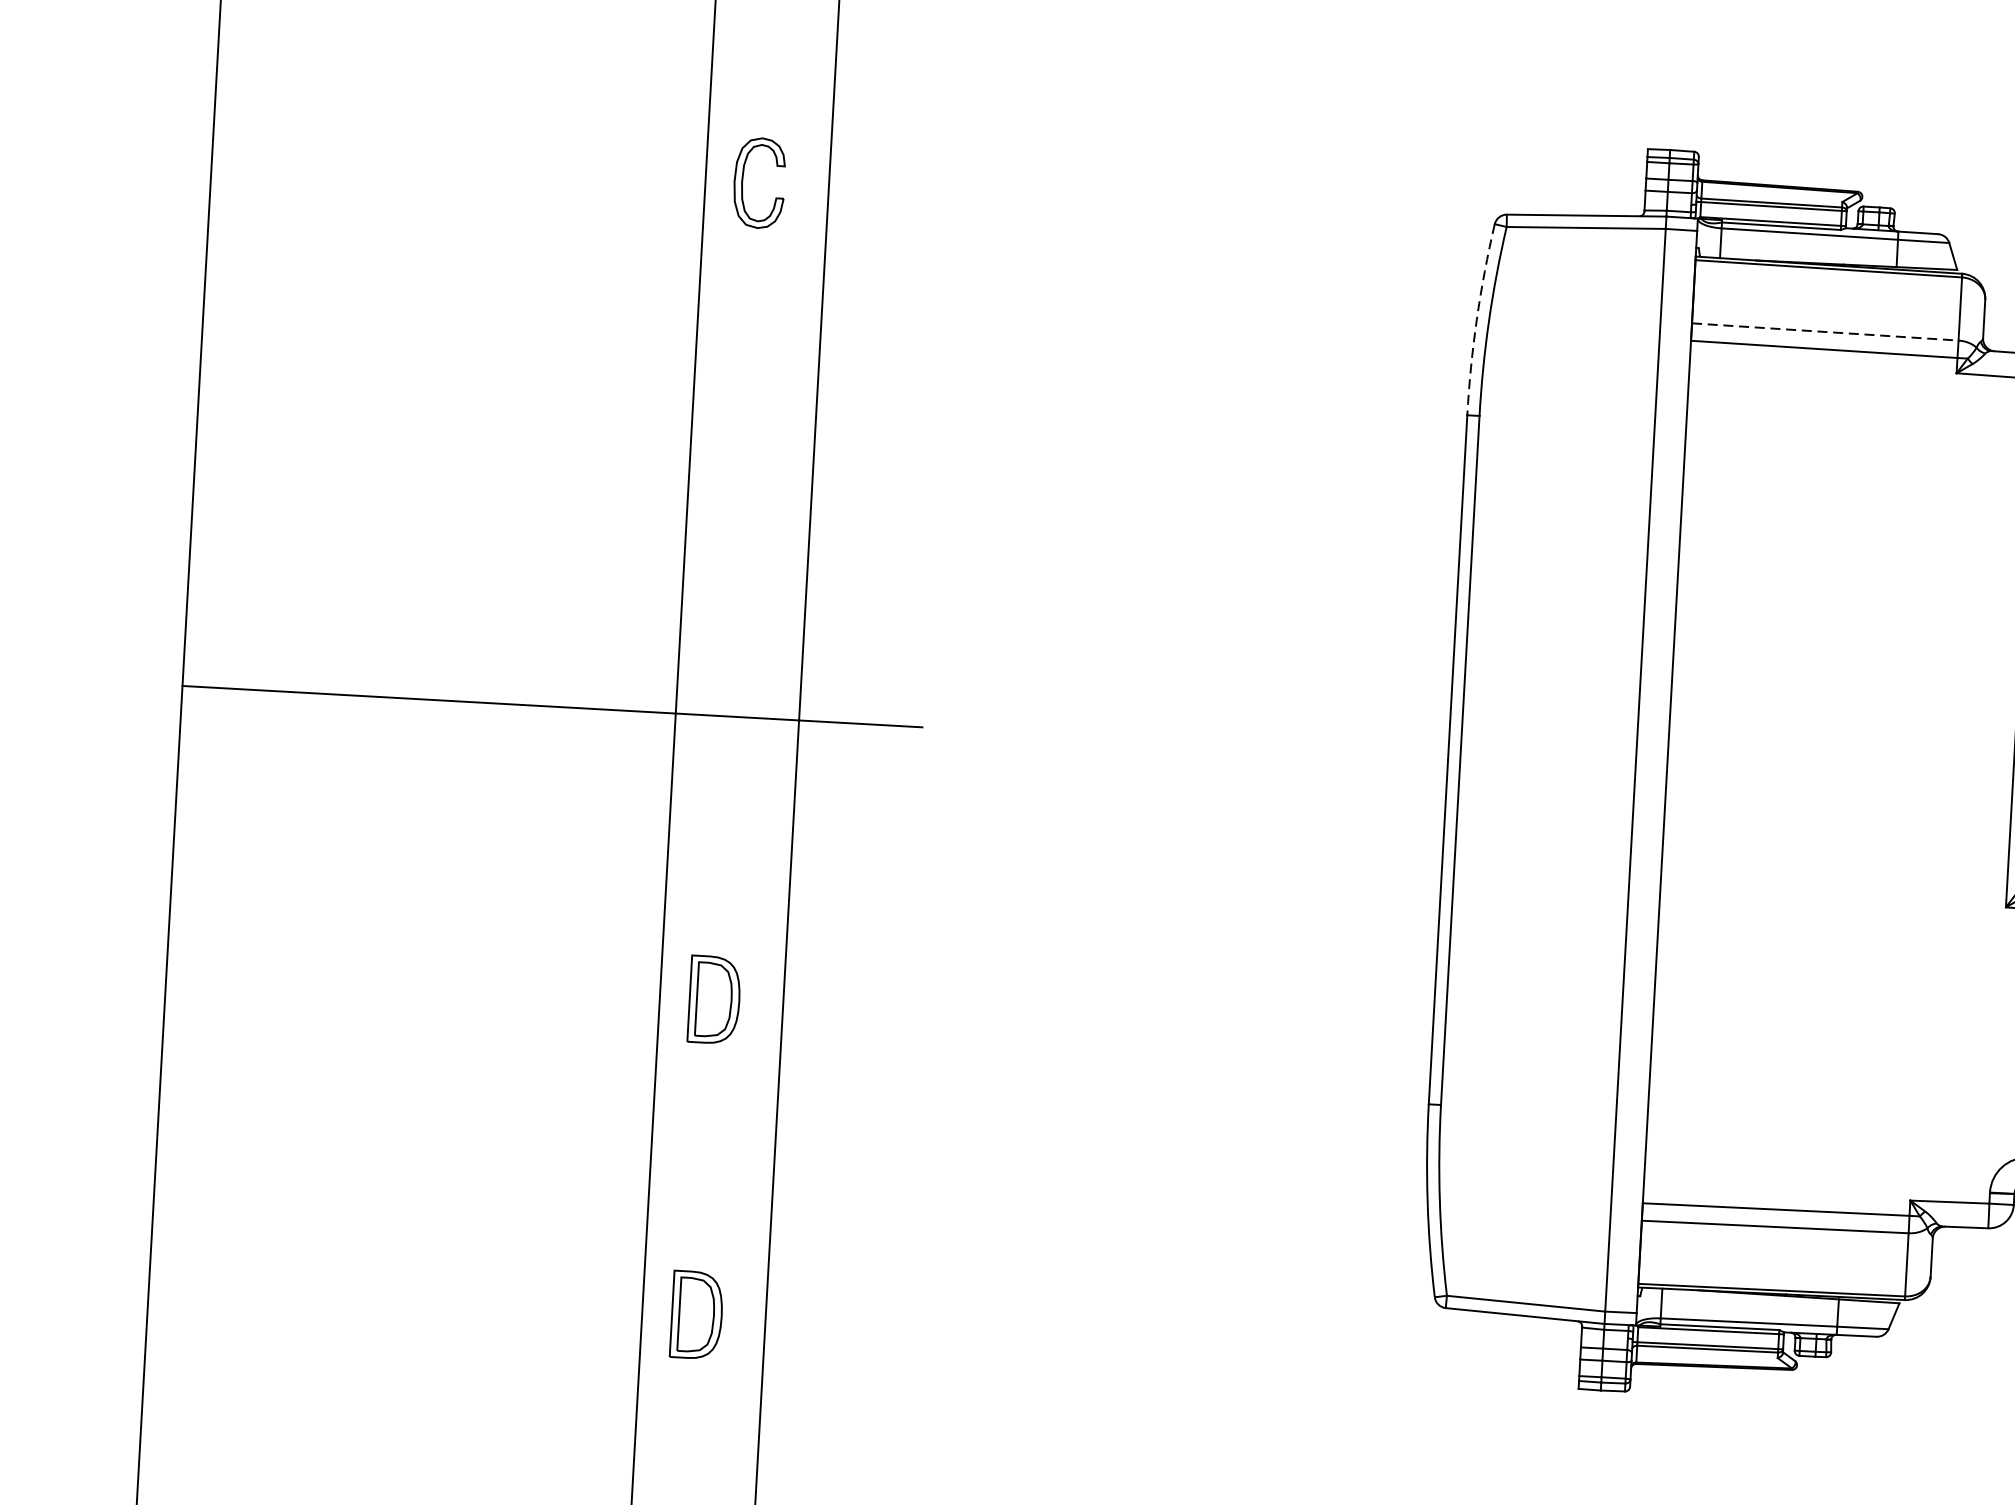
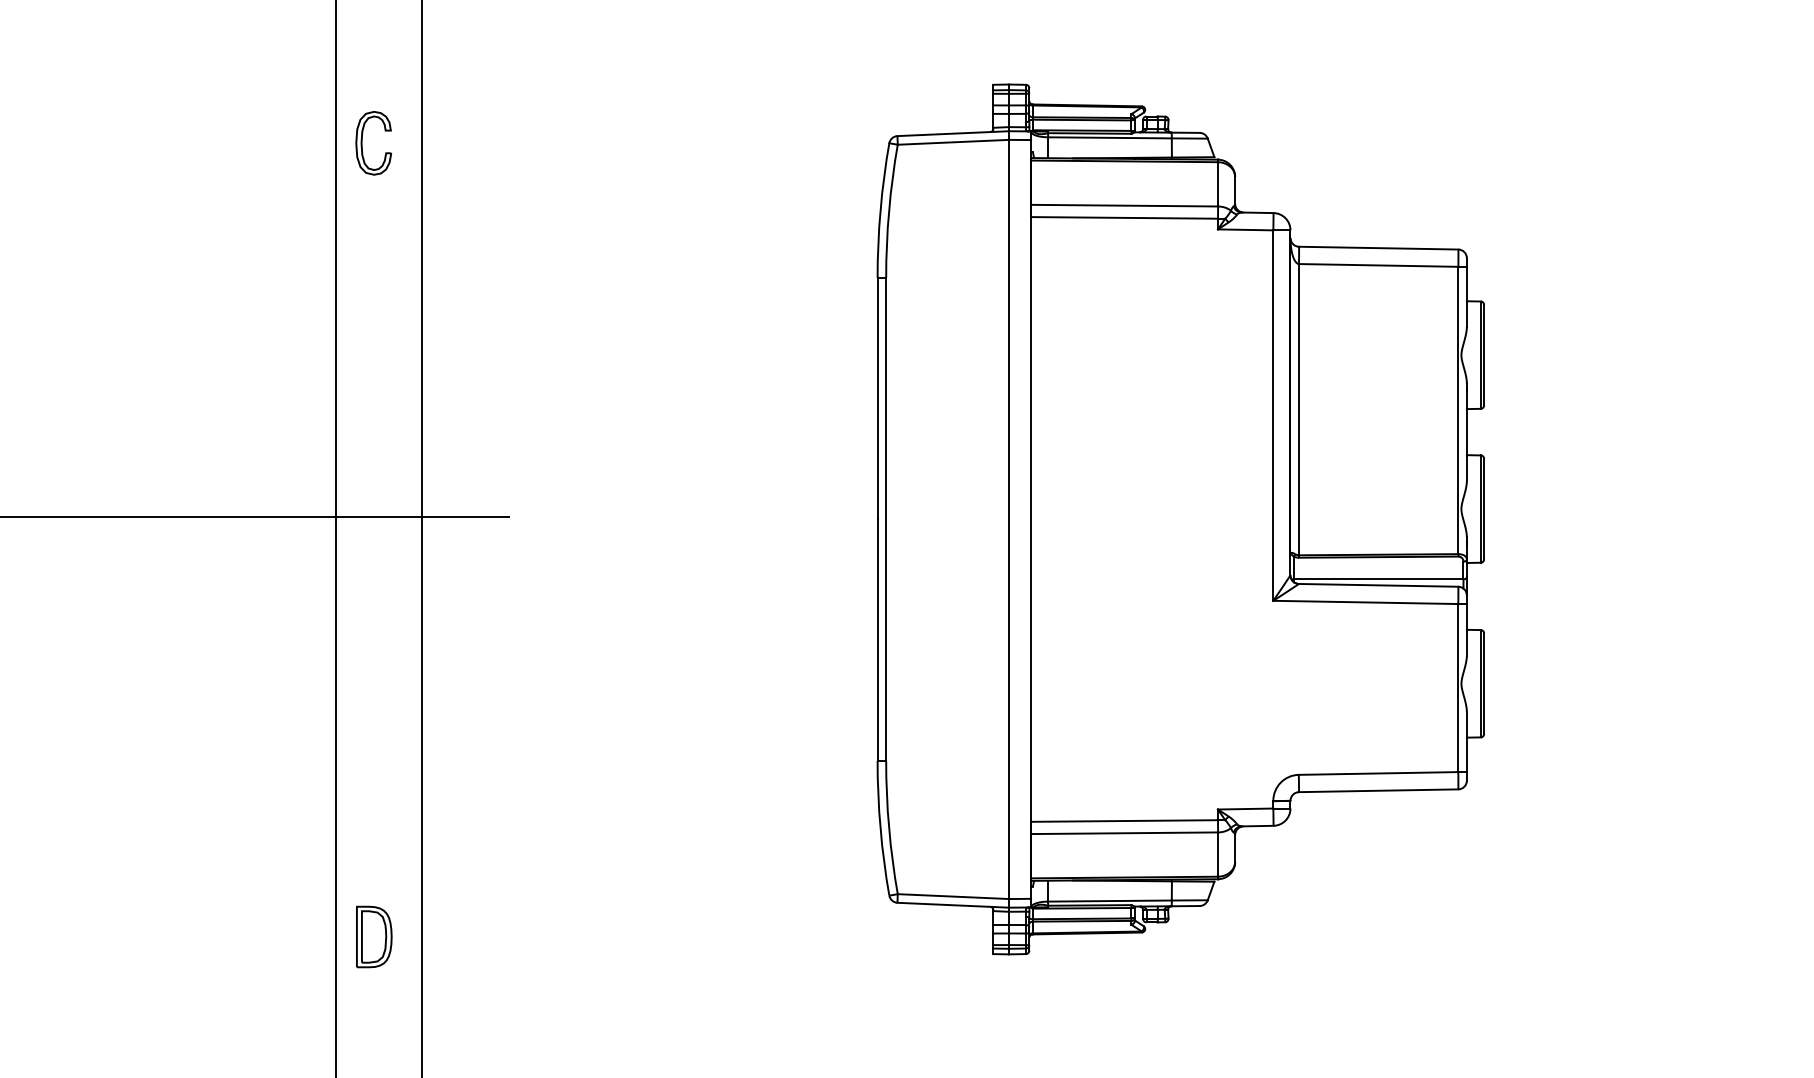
arc: (1476, 319) -> (880, 210), dashed -> solid
line: (1826, 331) -> (1125, 205), dashed -> solid
part: (714, 999) -> (374, 715), removed

